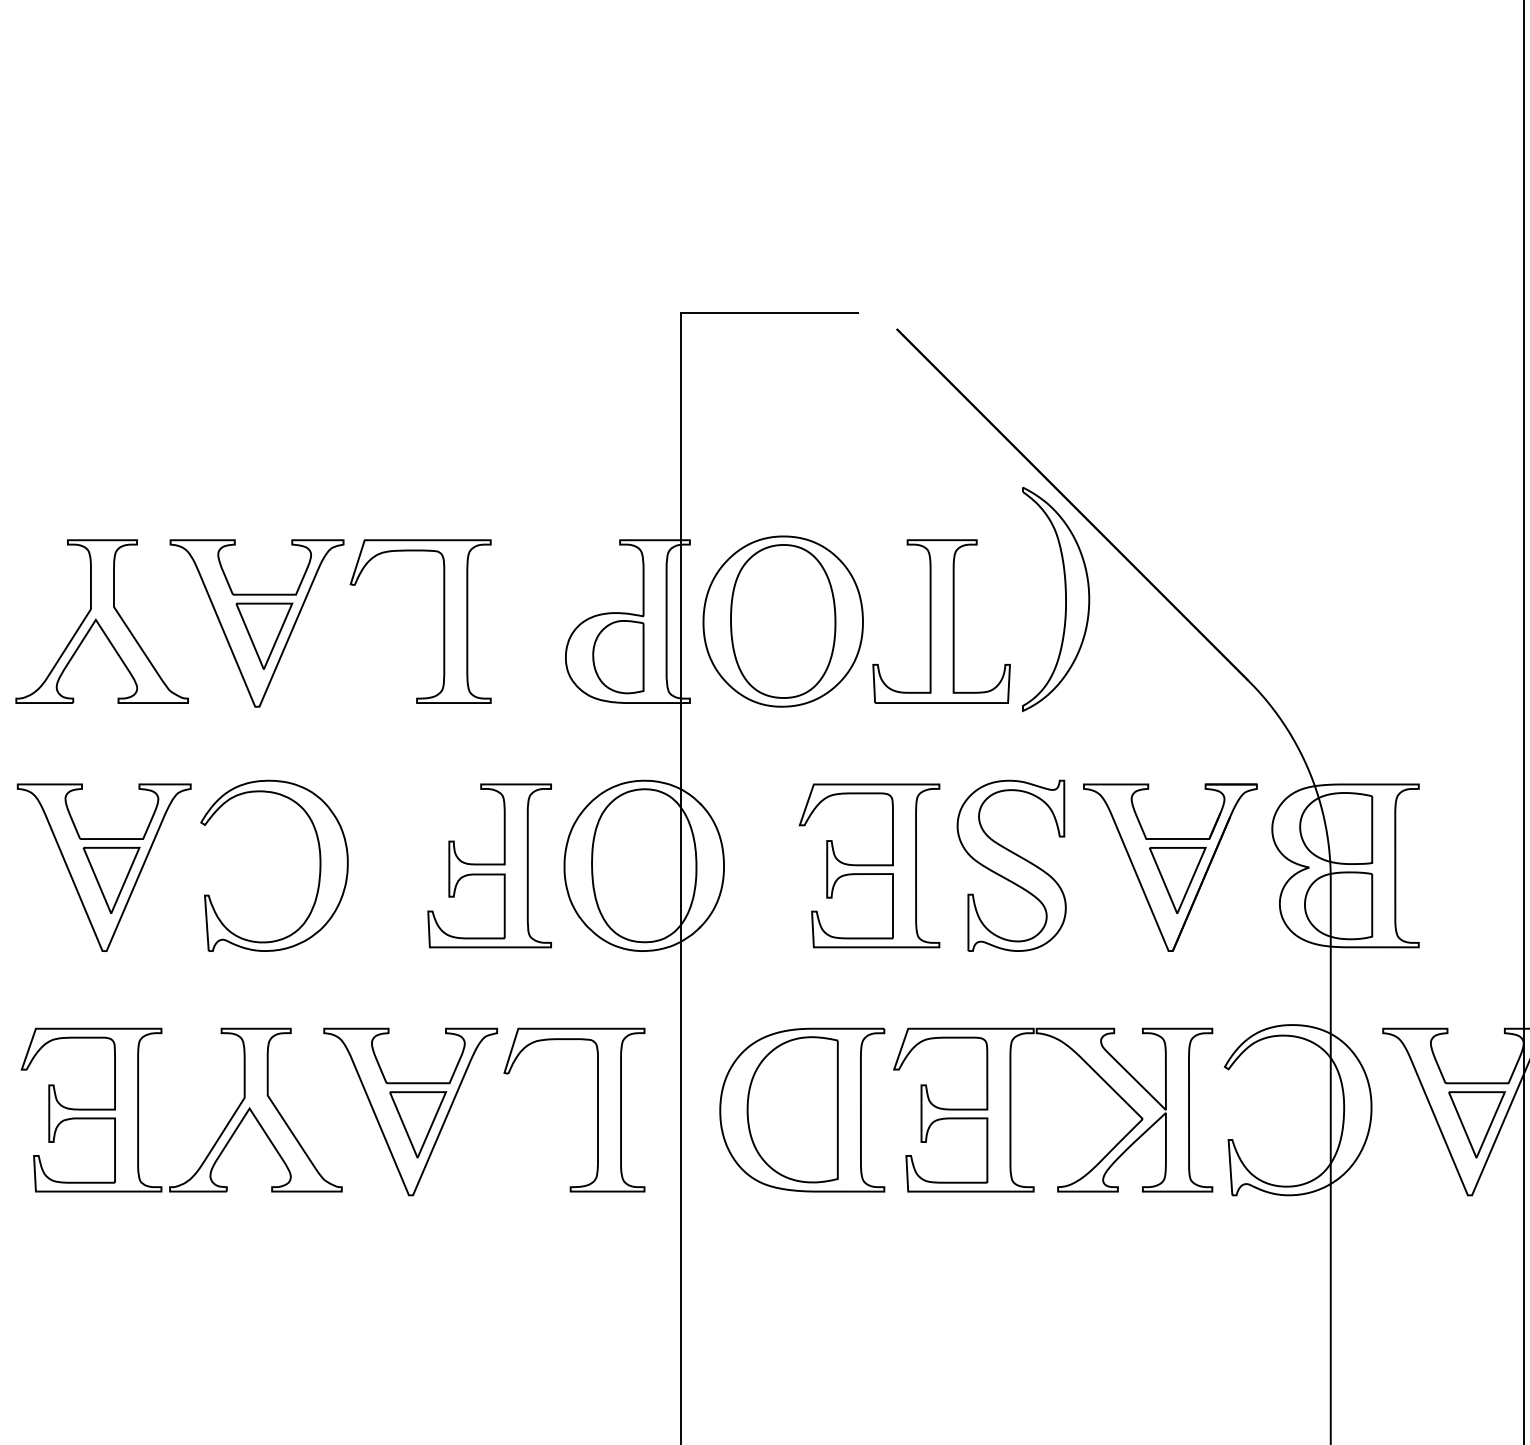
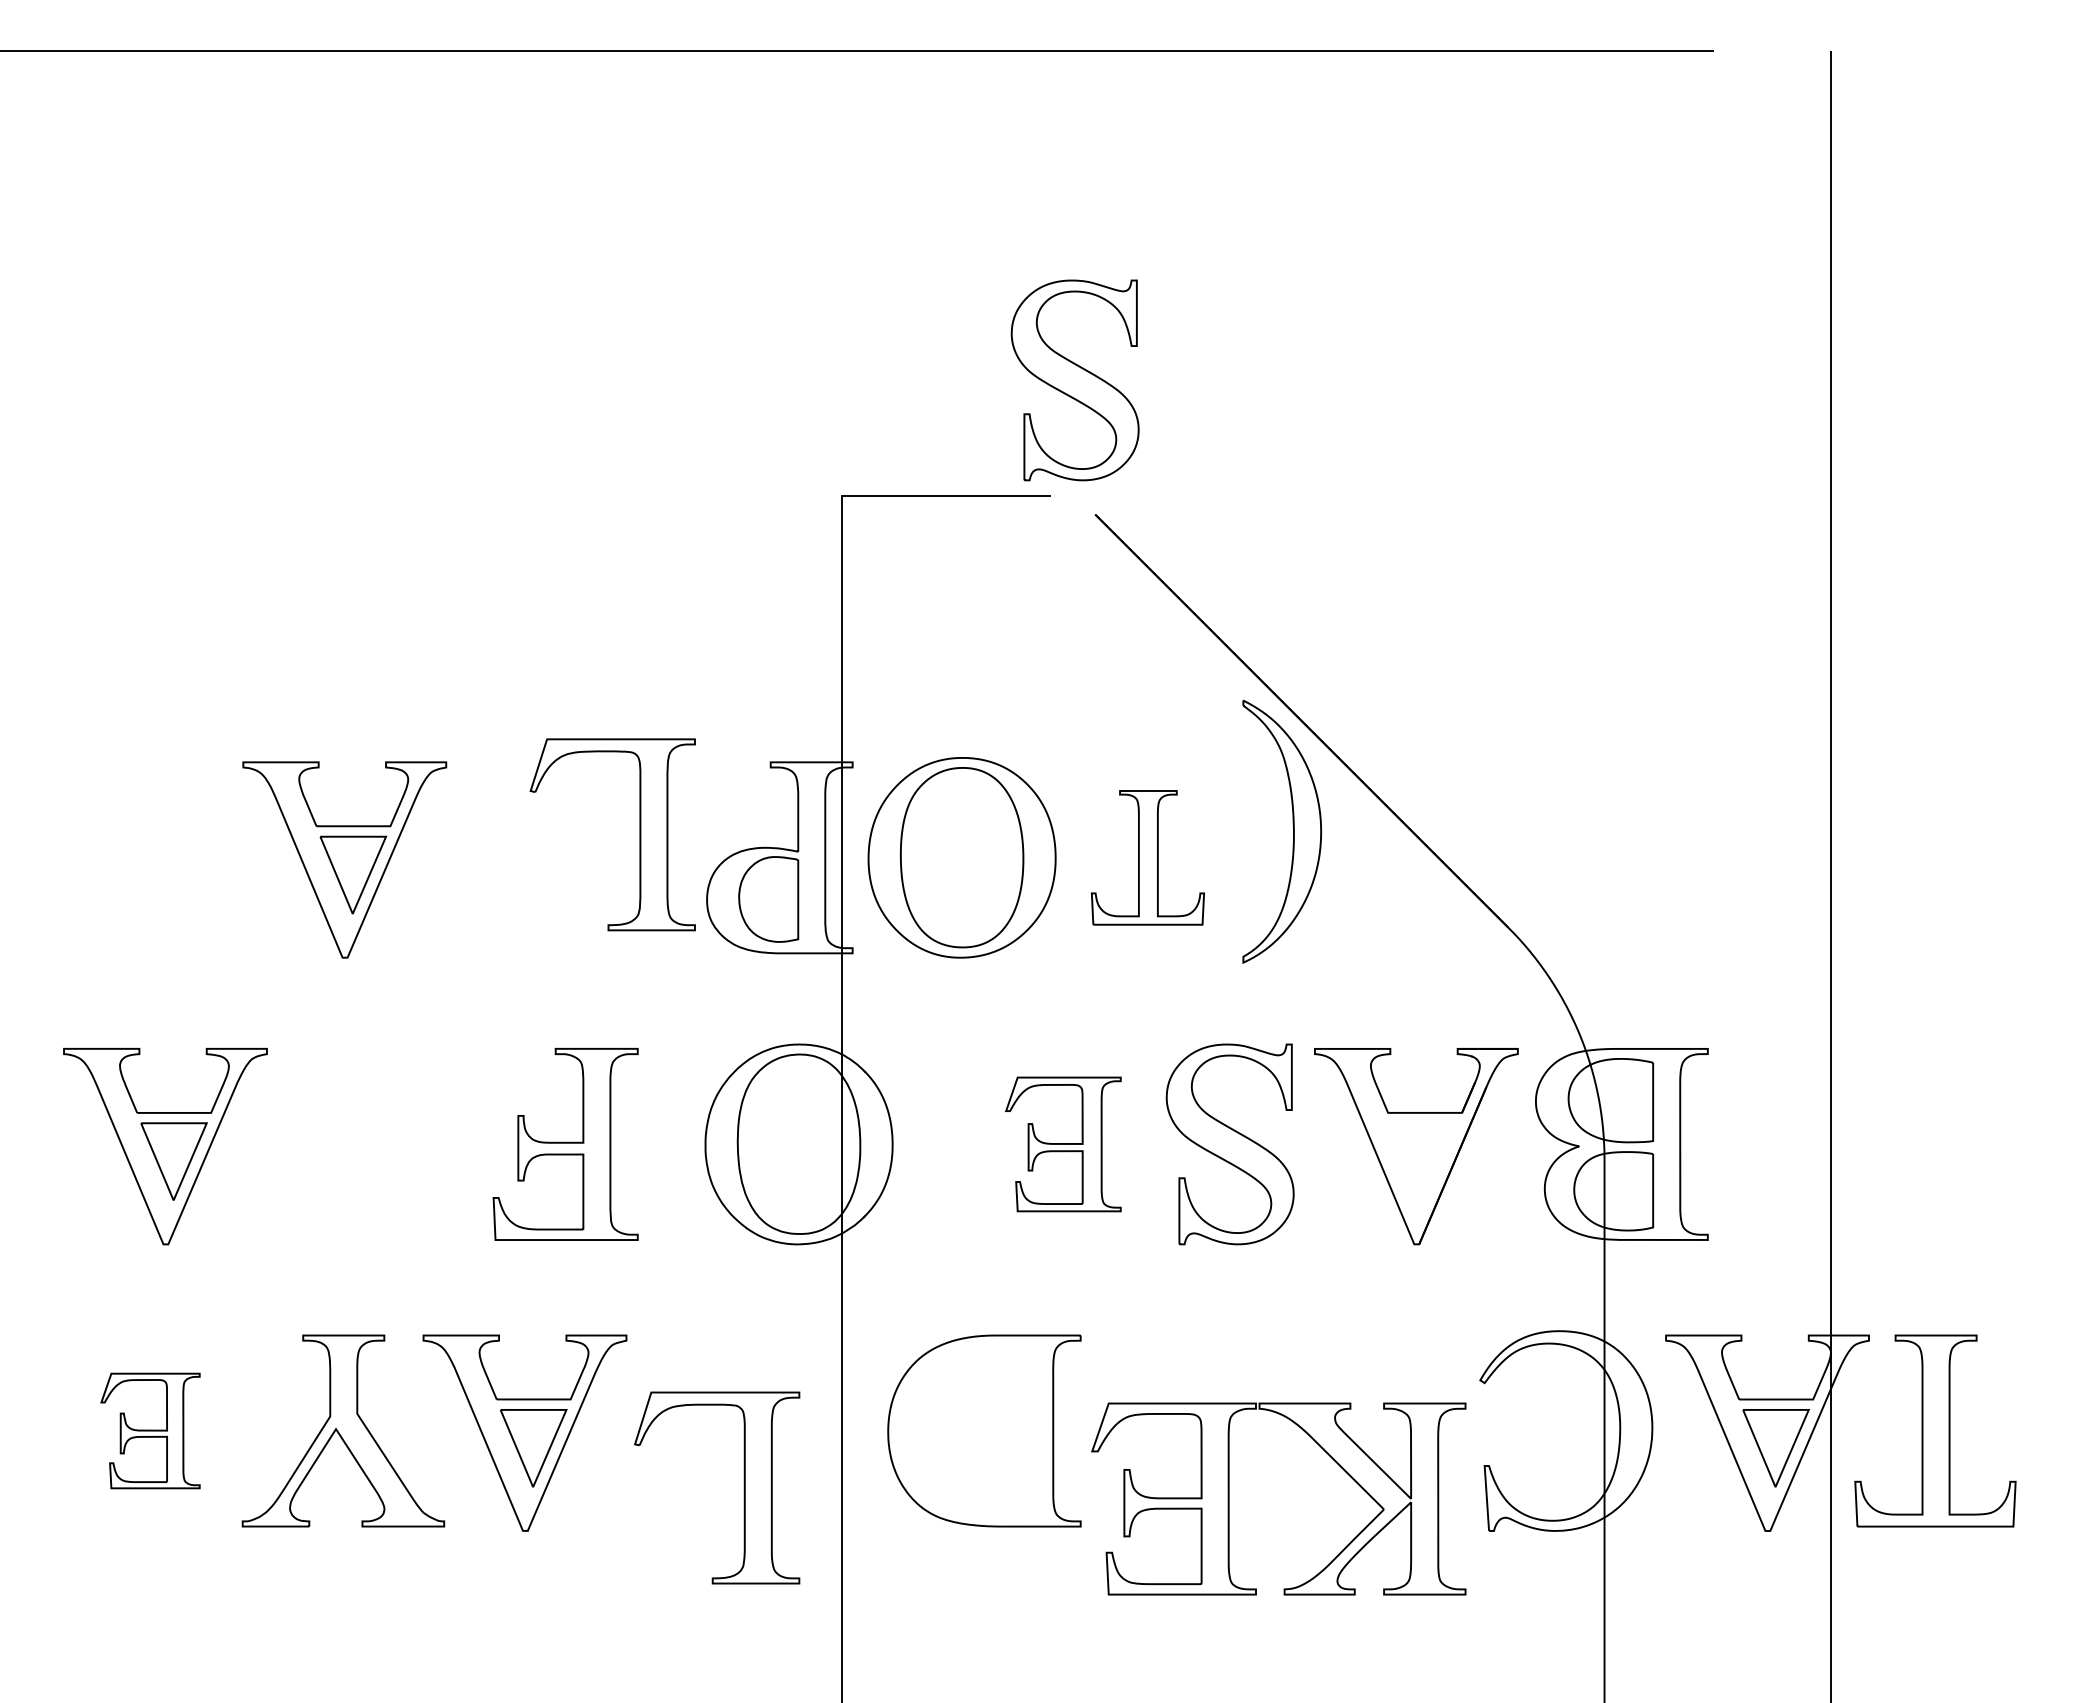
part: (879, 214) -> (1074, 380), added
part: (101, 621) -> (162, 857), removed
part: (443, 621) -> (639, 834), moved
part: (941, 621) -> (1147, 857), size x0.7
part: (489, 865) -> (565, 1144), moved
part: (869, 865) -> (1063, 1144), size x0.7
part: (319, 873) -> (417, 1153), removed
part: (1177, 880) -> (1424, 1161), removed
part: (91, 1109) -> (150, 1430), size x0.6
part: (596, 1109) -> (743, 1487), moved
part: (792, 1109) -> (973, 1430), removed
part: (1011, 1109) -> (1229, 1498), moved

